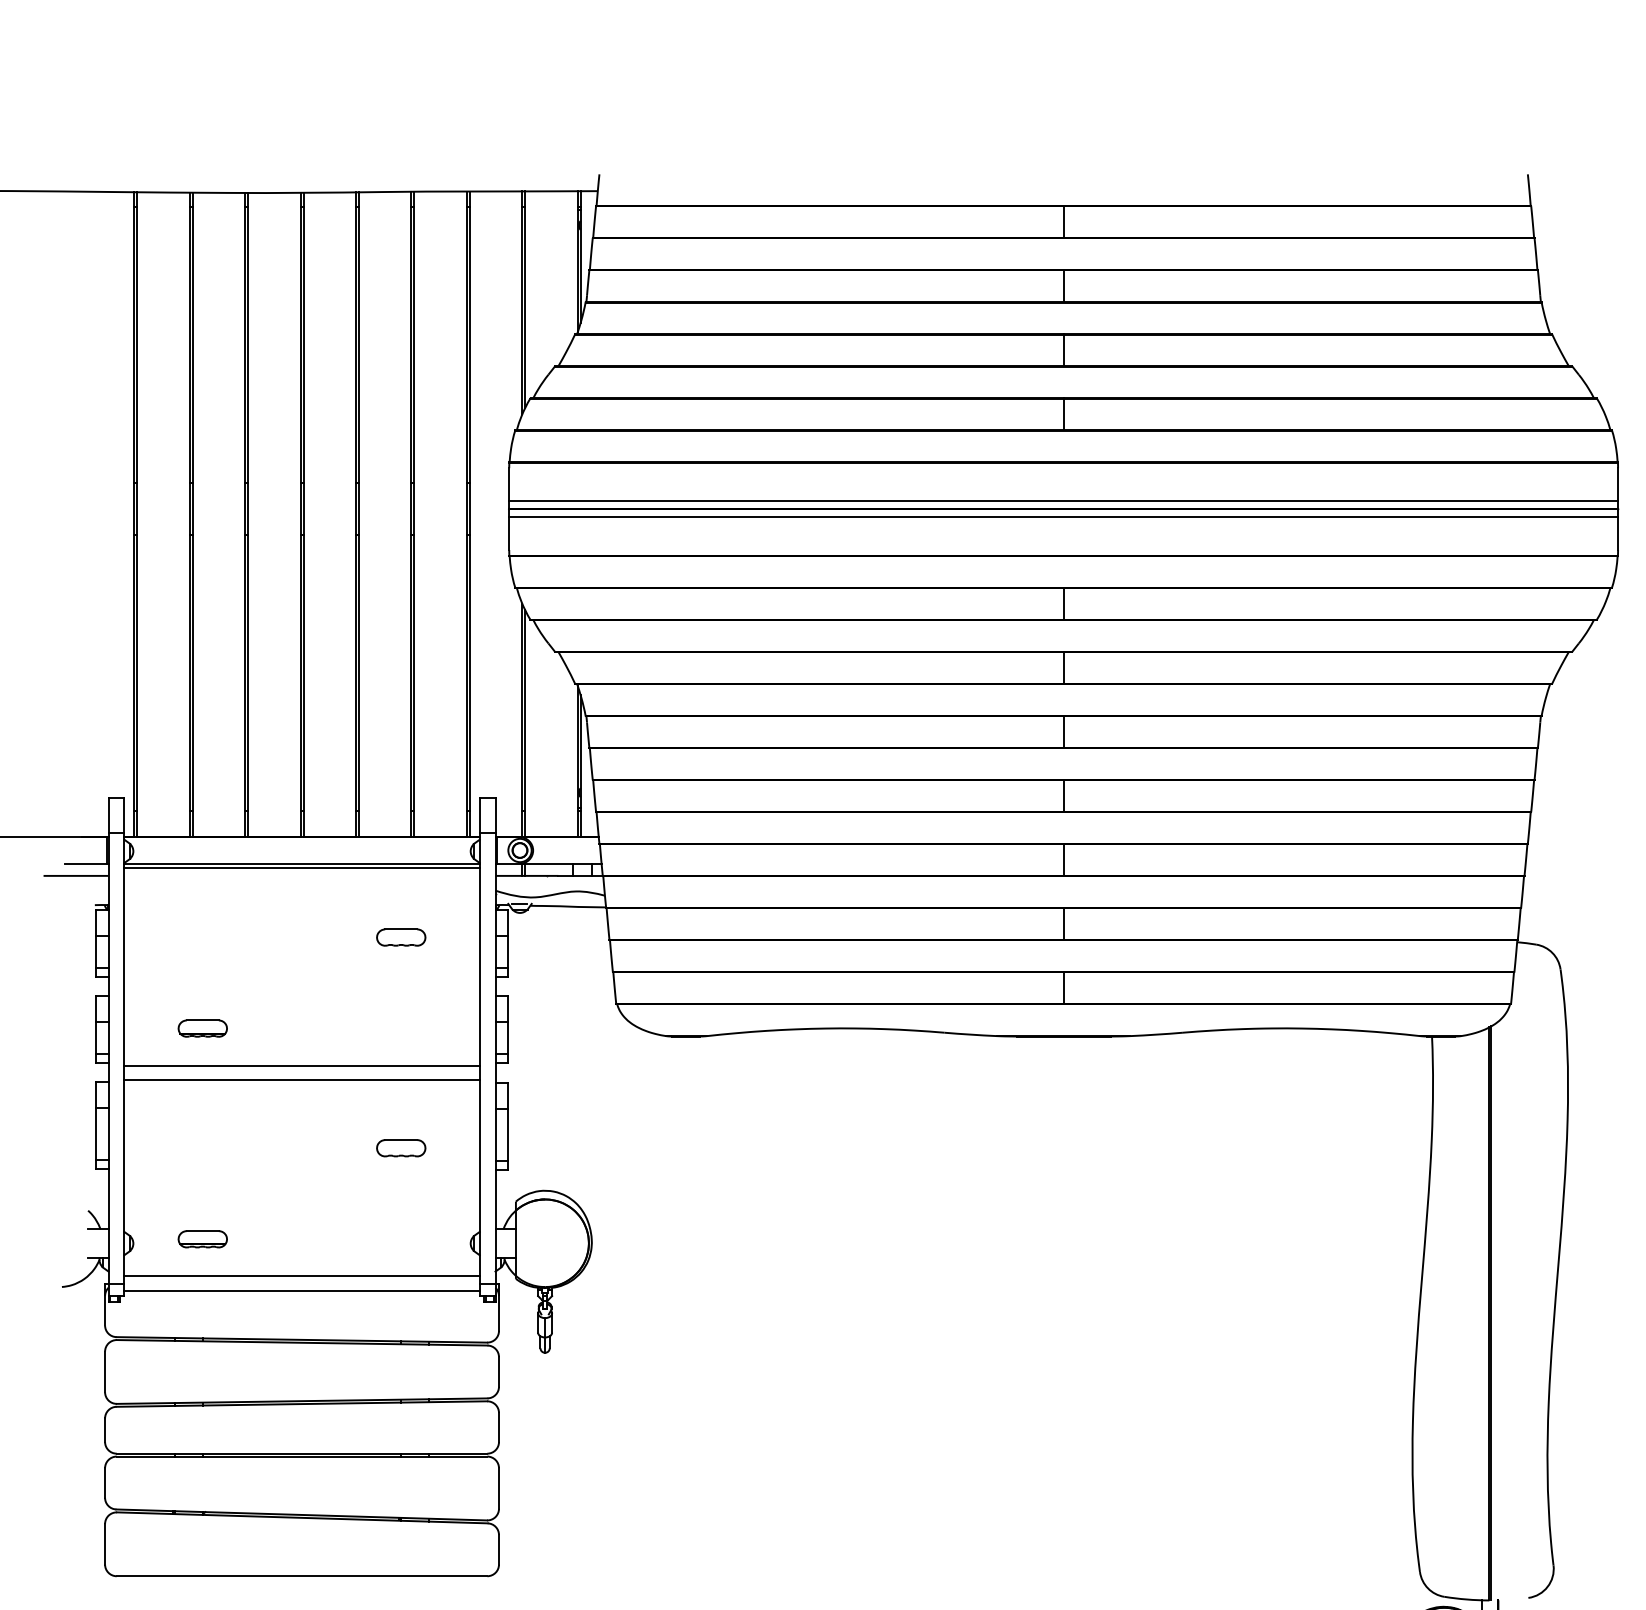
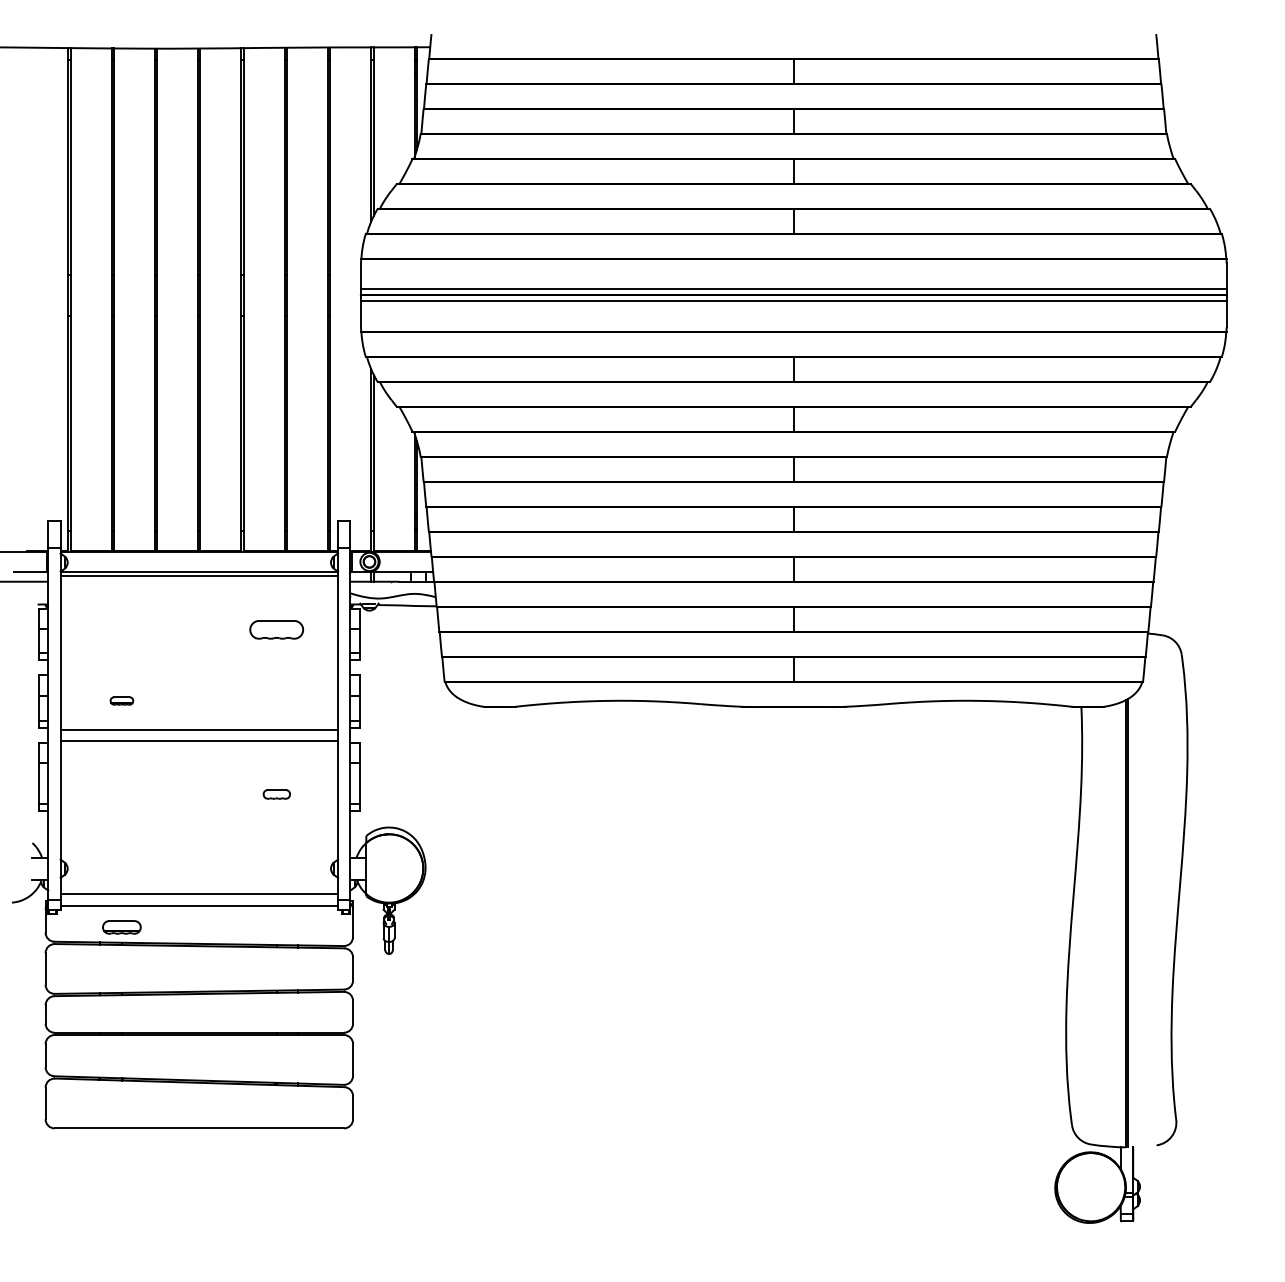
part: (400, 937) -> (276, 629), size x1.4
part: (202, 1028) -> (121, 700), size x0.6
part: (400, 1148) -> (276, 794), size x0.7
part: (202, 1239) -> (121, 927), moved

